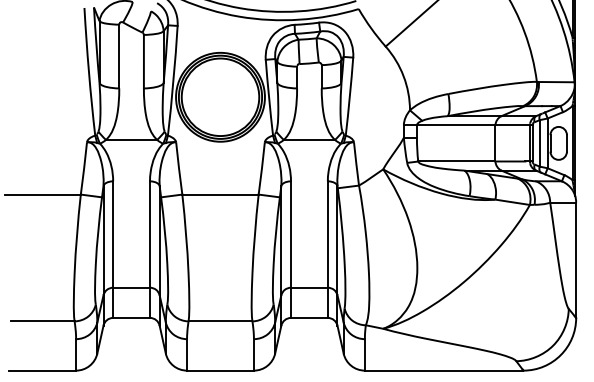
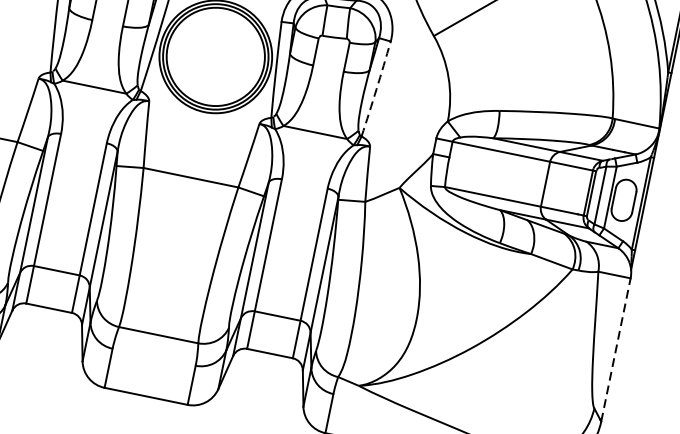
arc: (349, 96) -> (376, 88), solid -> dashed
line: (576, 260) -> (616, 350), solid -> dashed

